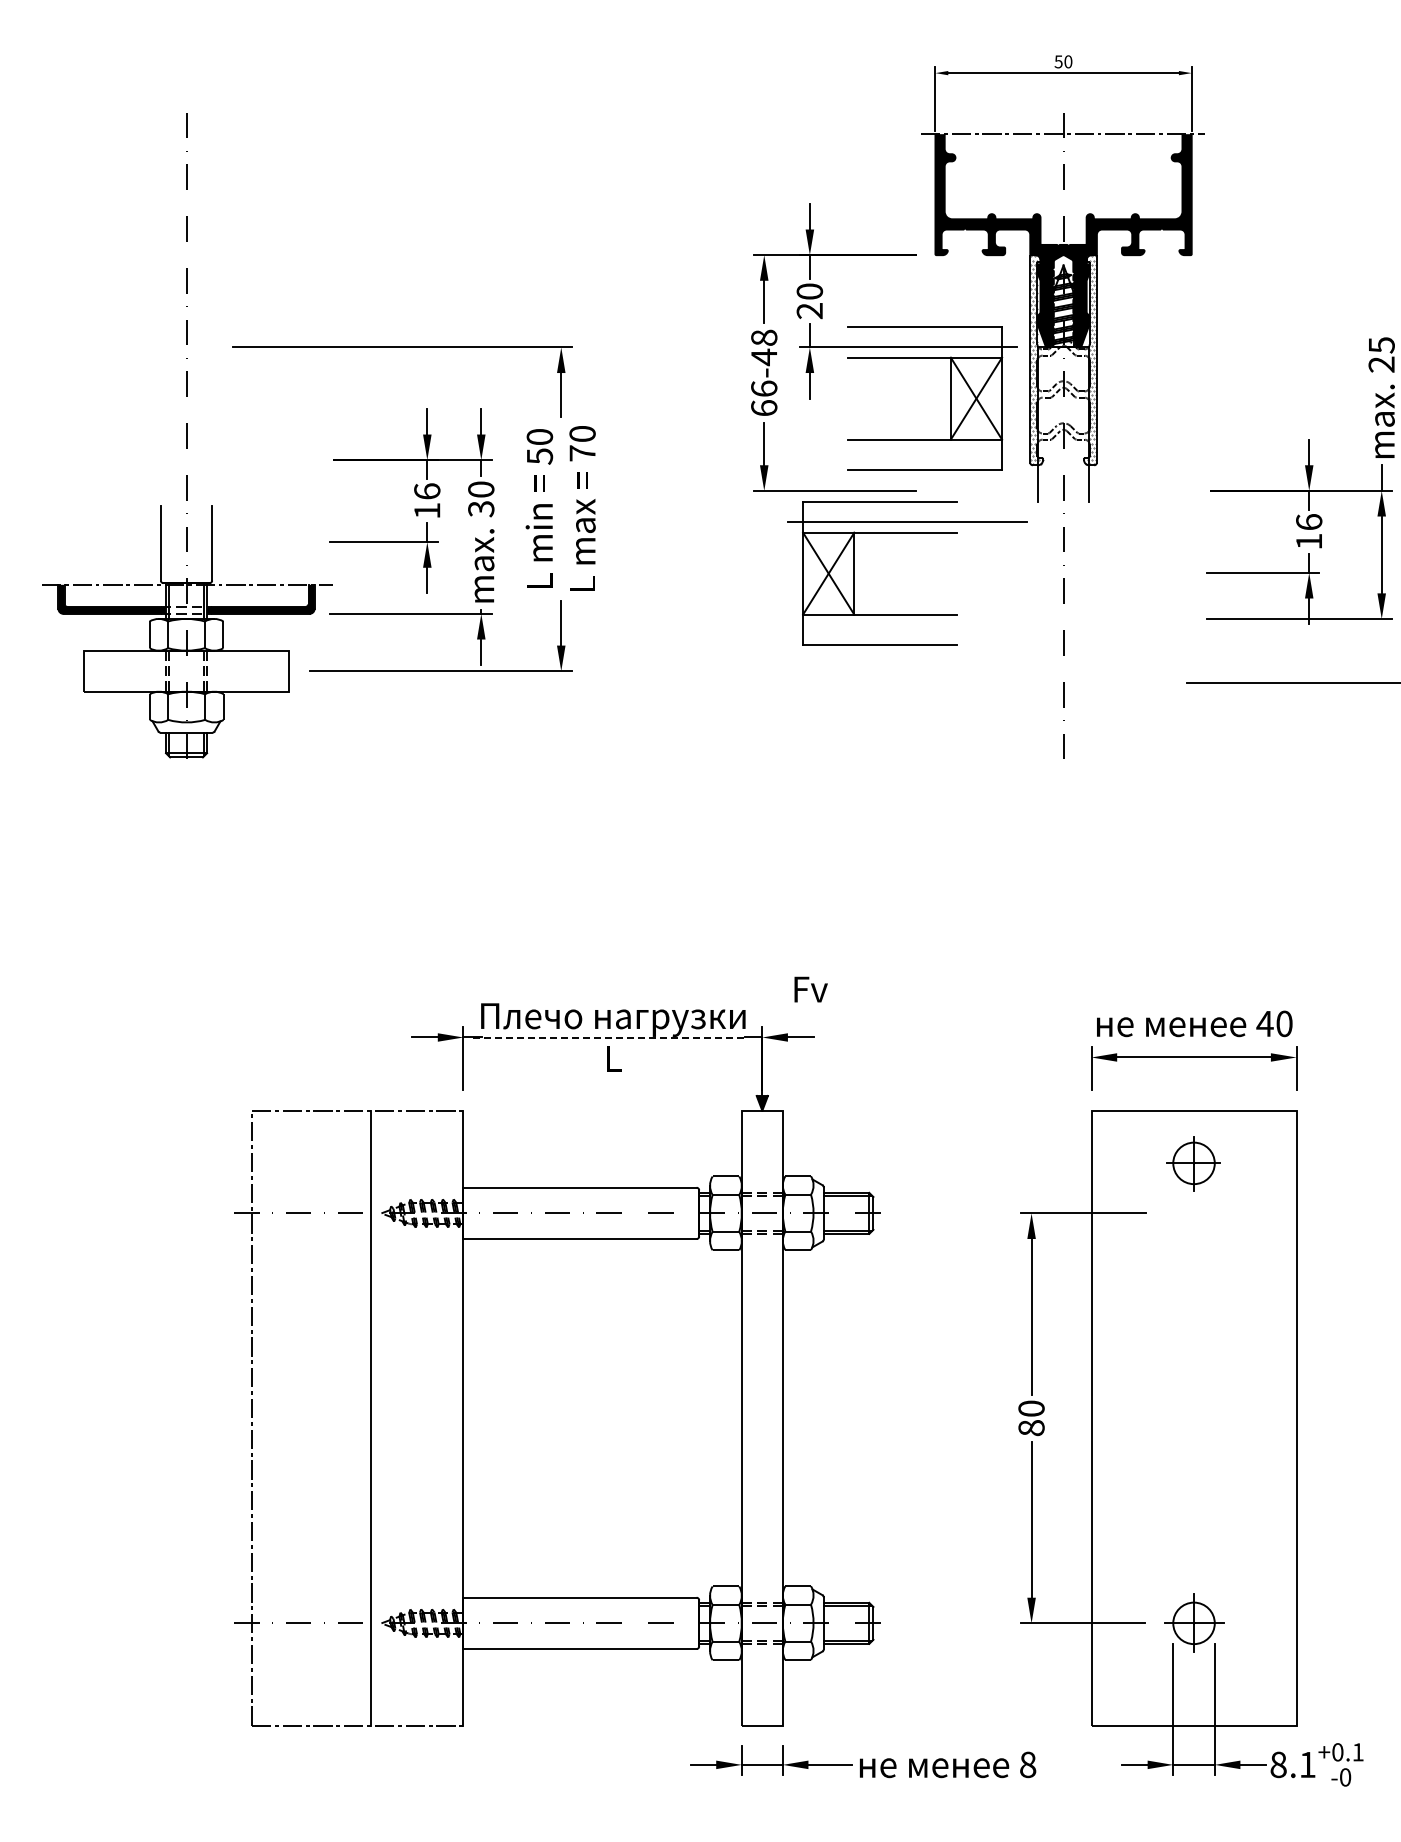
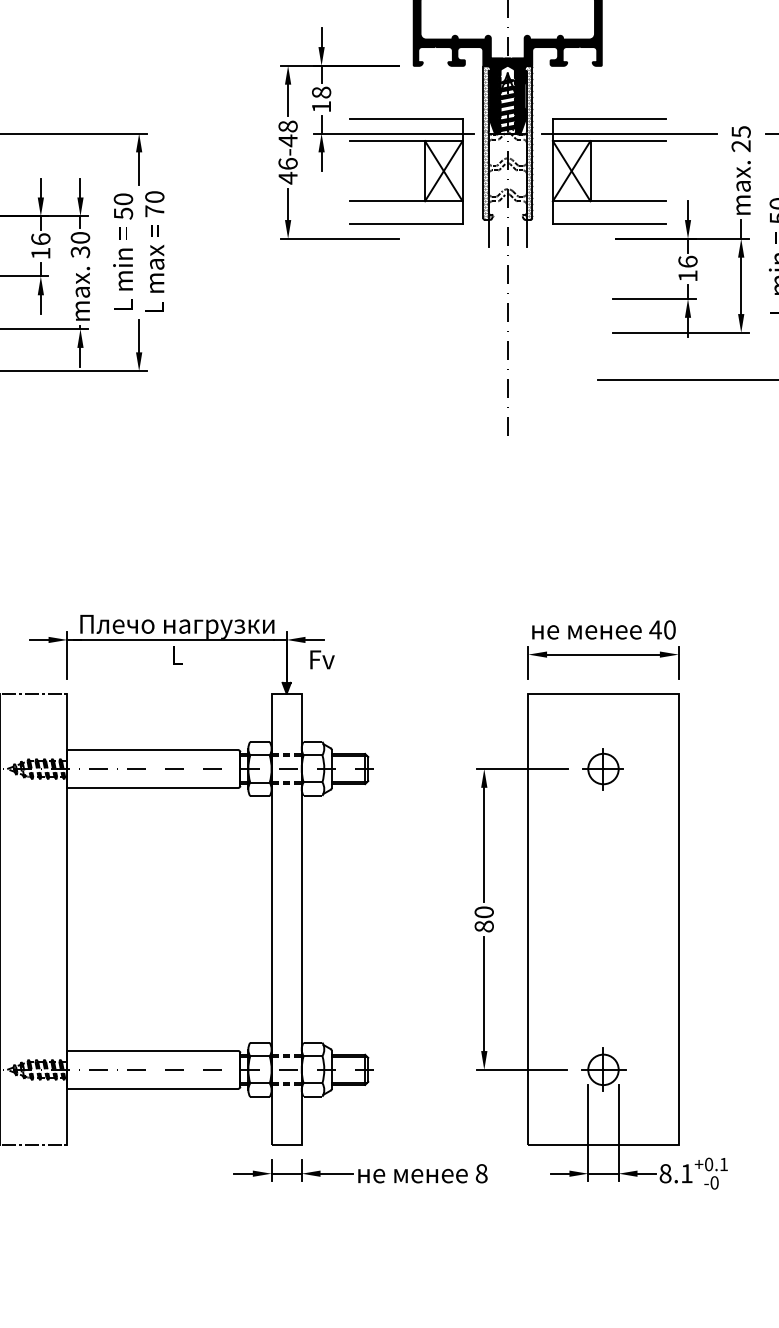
text: (809, 301) -> (321, 99), 20 -> 18
text: (764, 408) -> (288, 178), 66-48 -> 46-48
part: (907, 533) -> (629, 141), moved
text: (810, 989) -> (322, 659), moved
line: (608, 1037) -> (173, 639), dashed -> solid
part: (1193, 1163) -> (603, 769), moved

